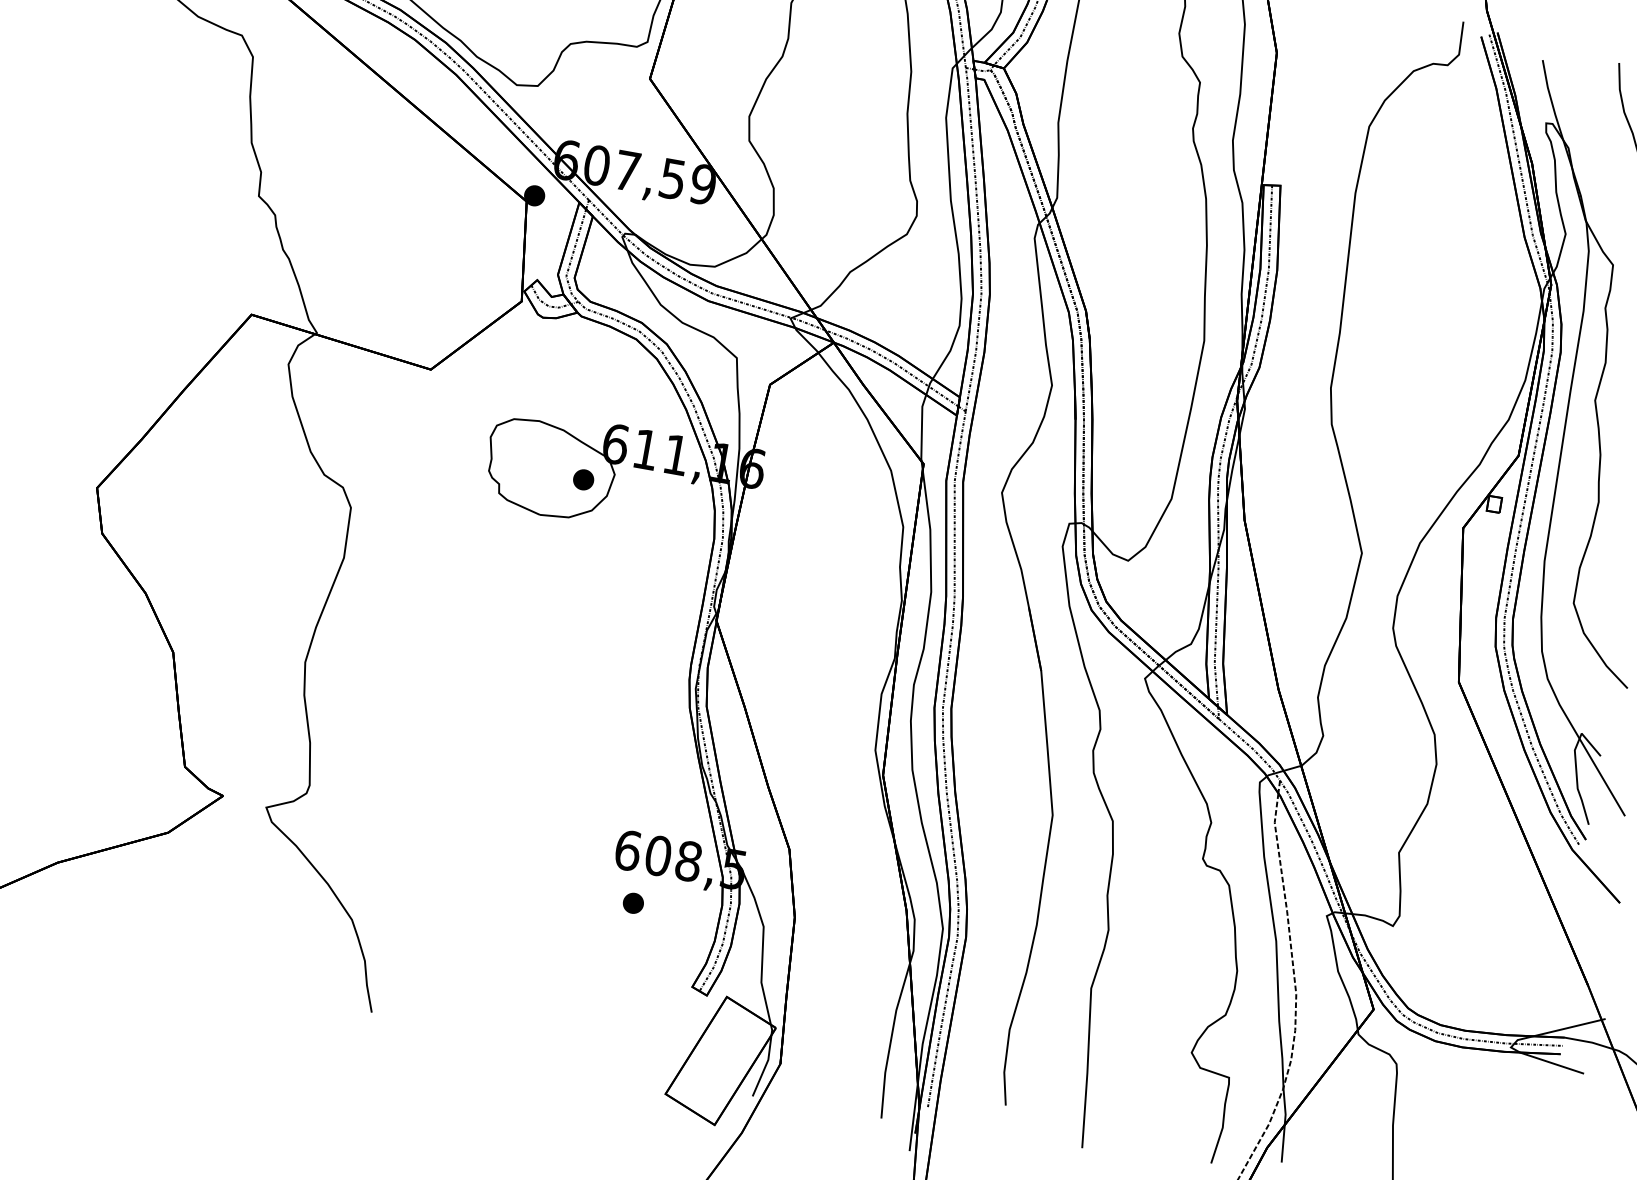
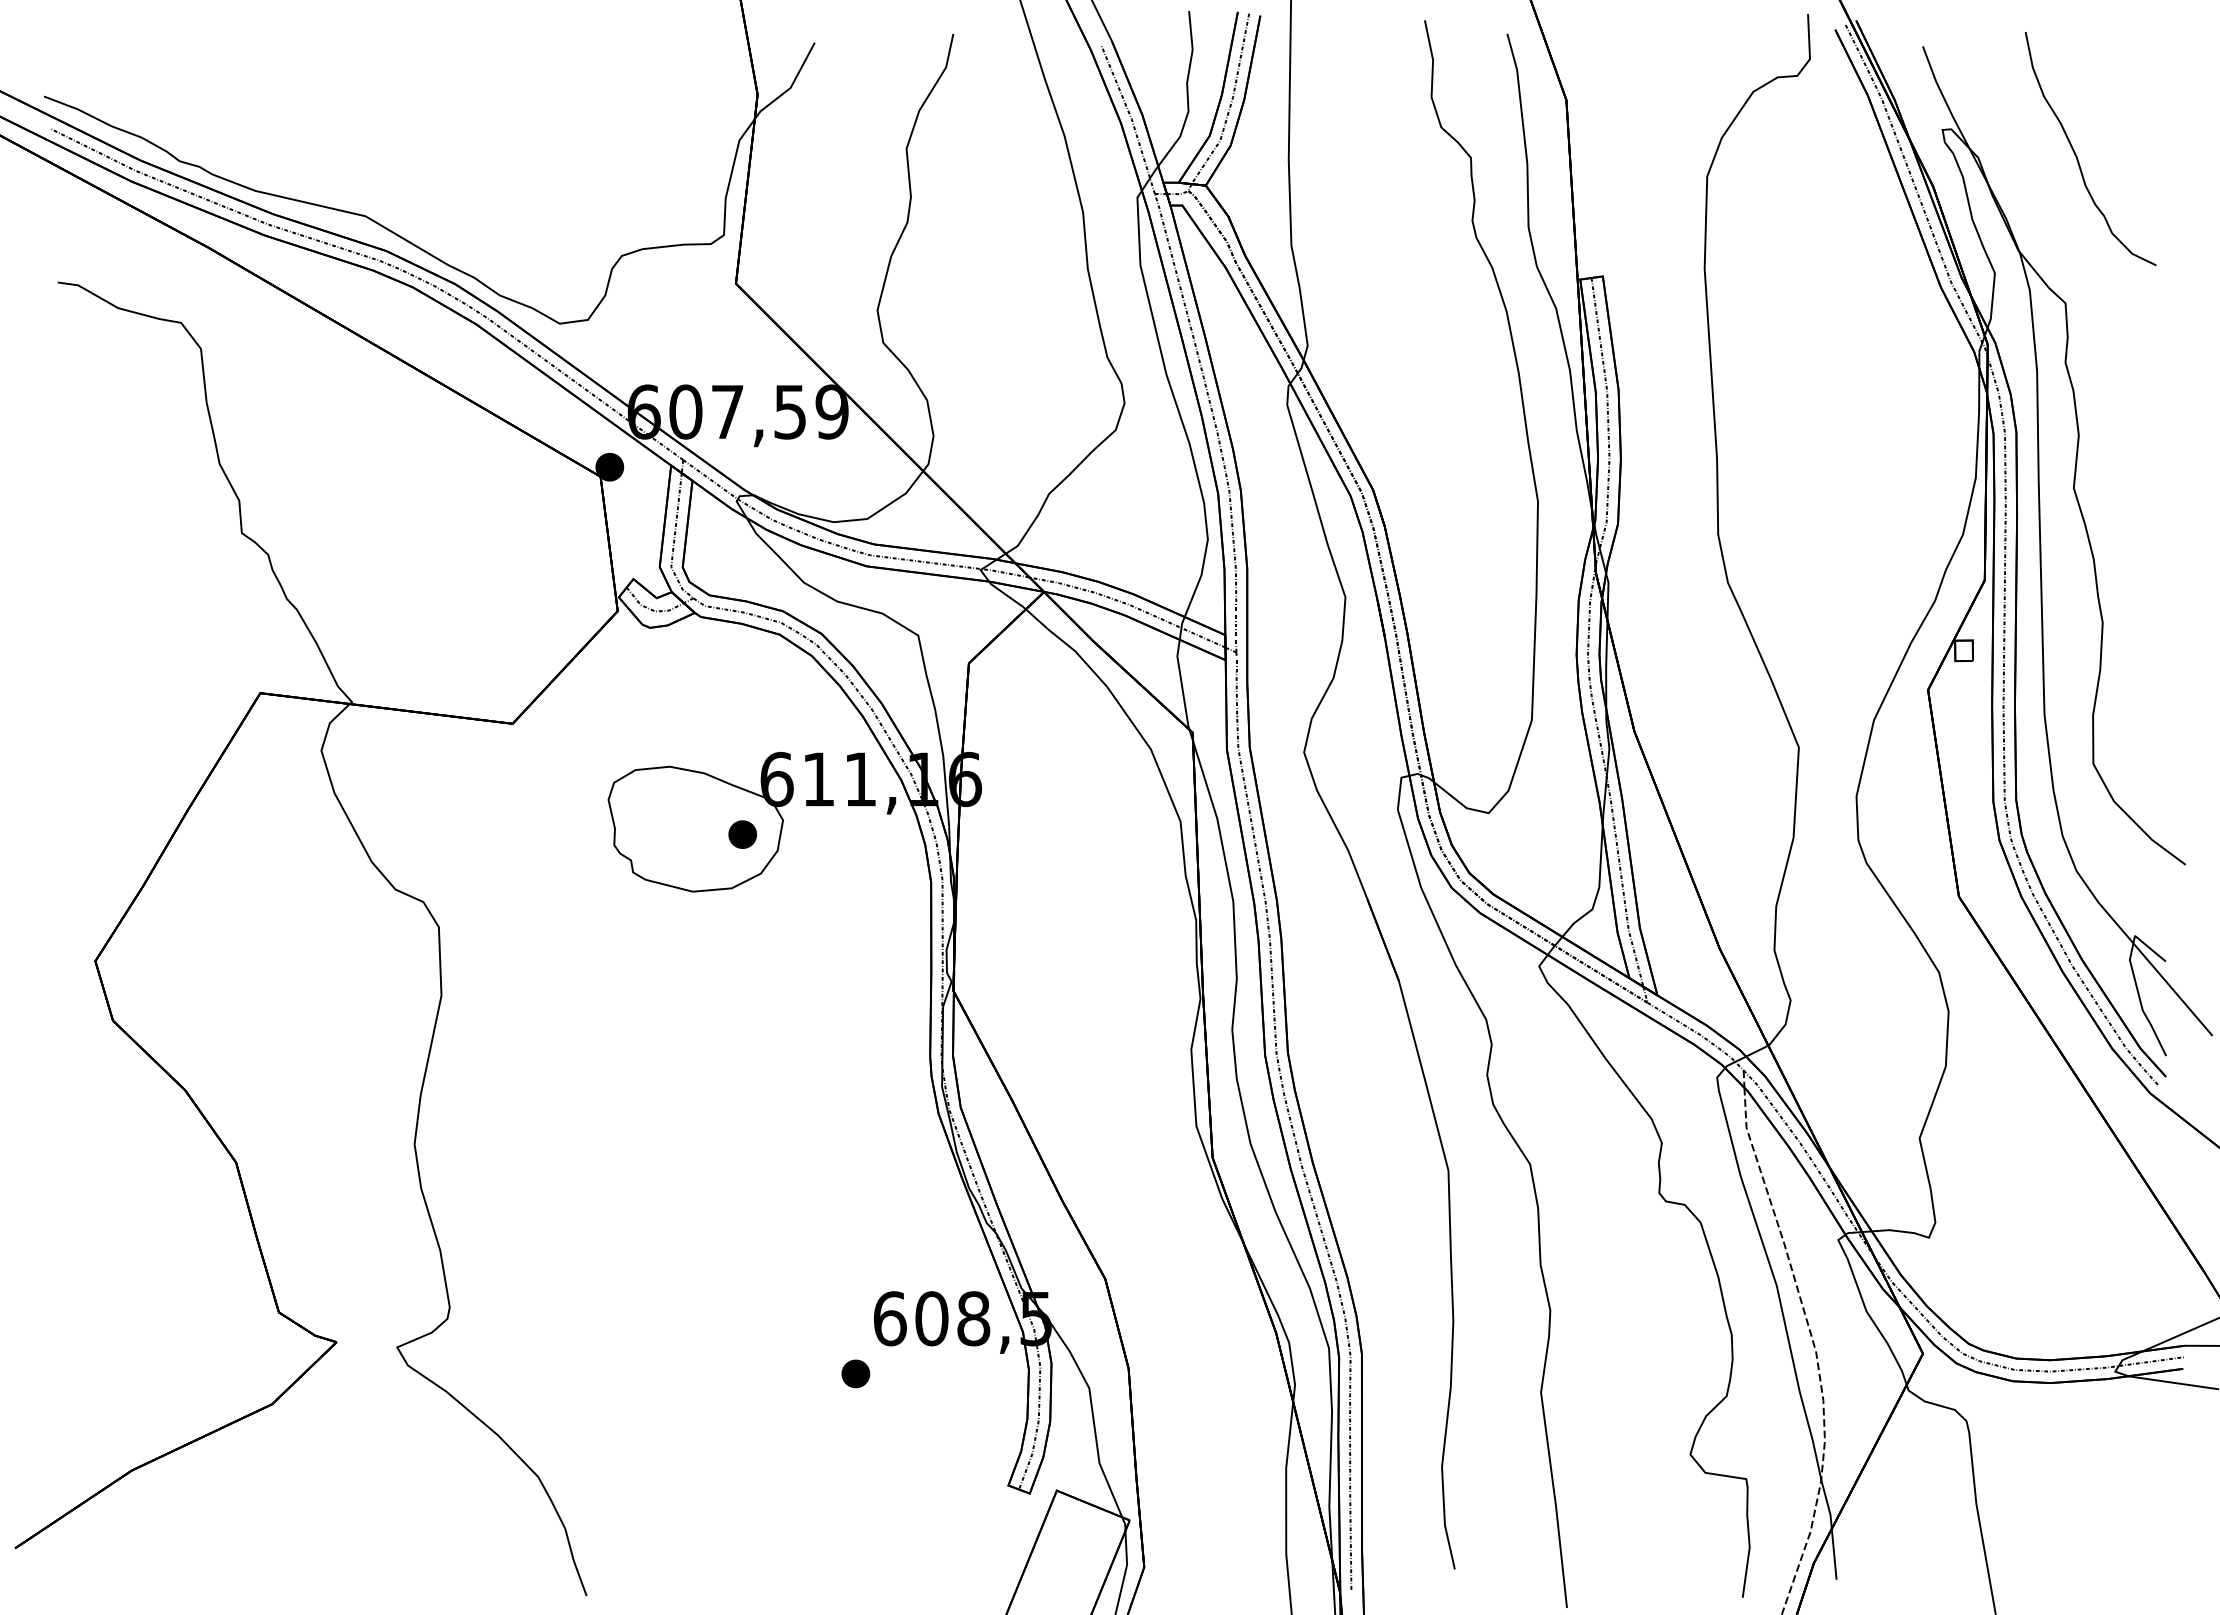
part: (633, 902) -> (855, 1373), moved

